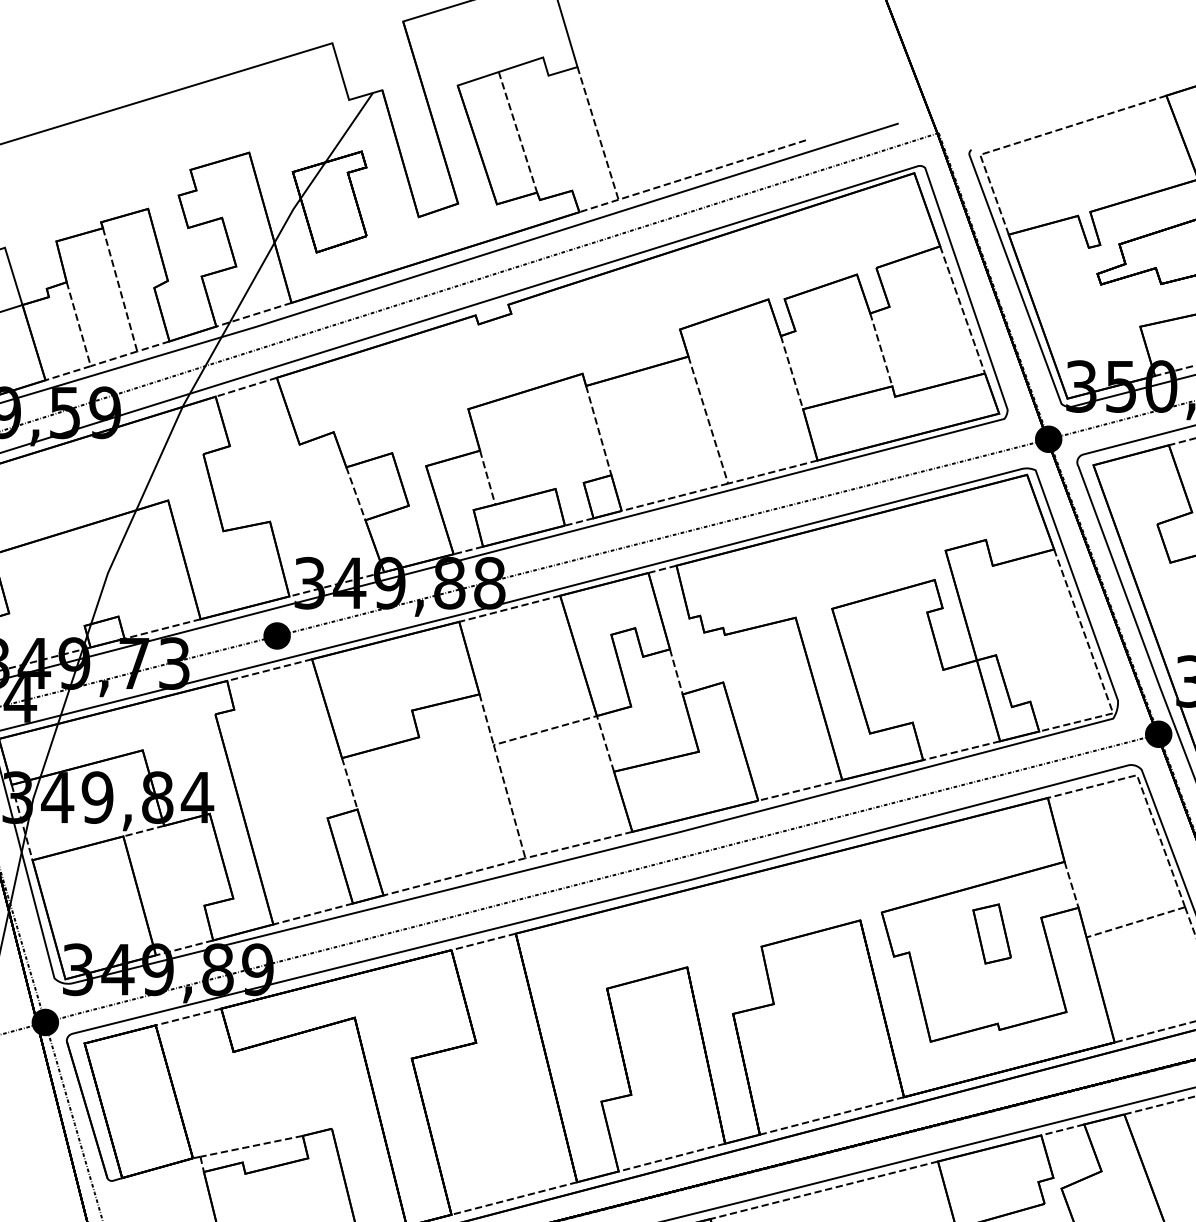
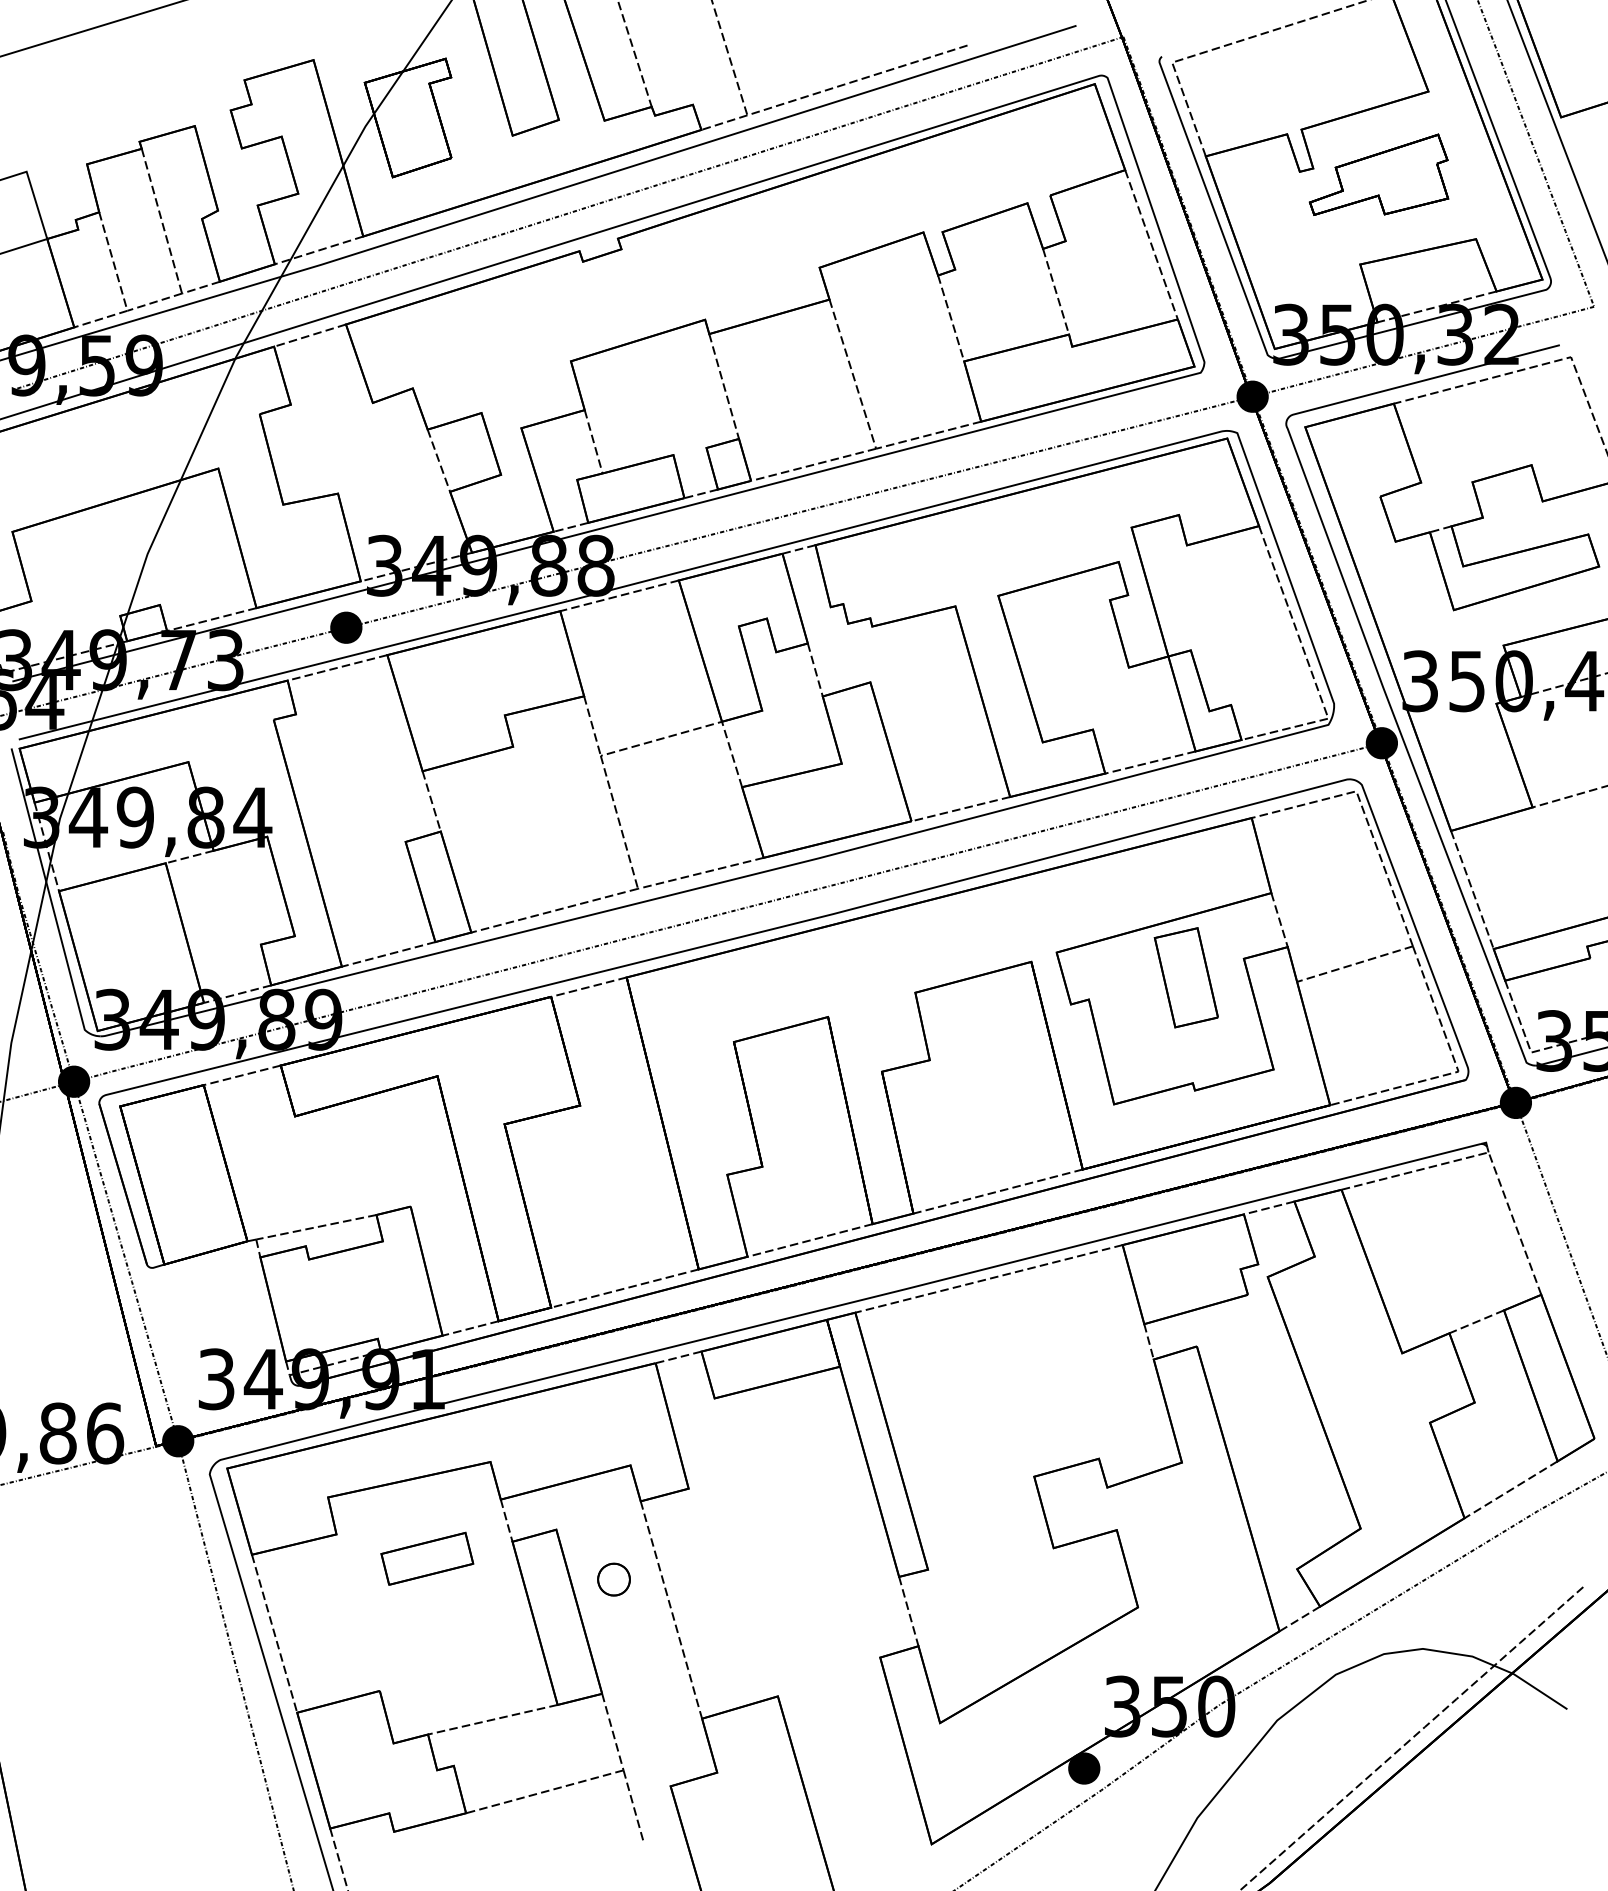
part: (991, 933) -> (1185, 977), size x1.43

